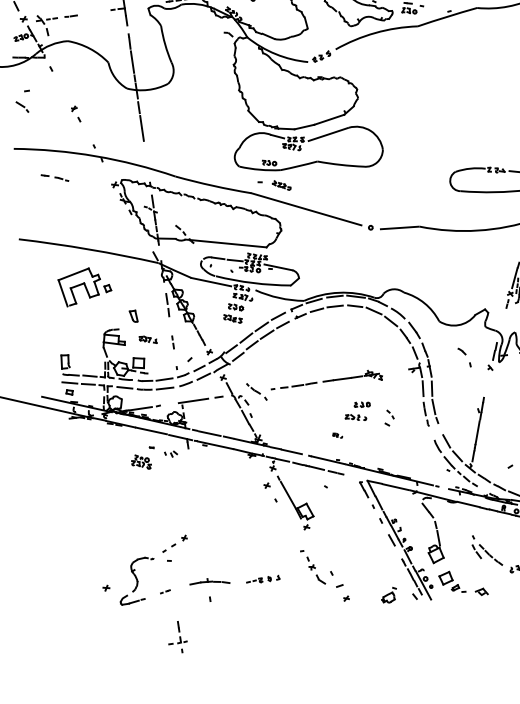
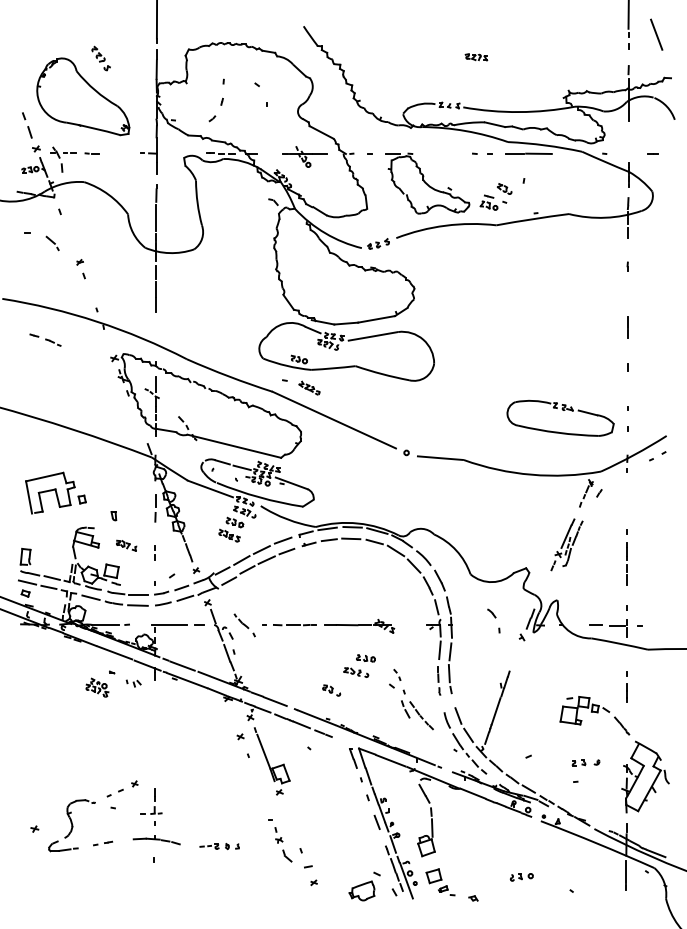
part: (22, 107) -> (52, 243), moved
part: (84, 285) -> (55, 492), moved
part: (133, 317) -> (113, 516), size x0.62
part: (337, 435) -> (331, 690), size x1.67
part: (486, 550) -> (417, 709), moved
part: (165, 591) -> (103, 843), size x1.67
part: (481, 592) -> (473, 898), size x0.62
part: (389, 595) -> (364, 886), size x1.67
part: (177, 637) -> (151, 806), moved

